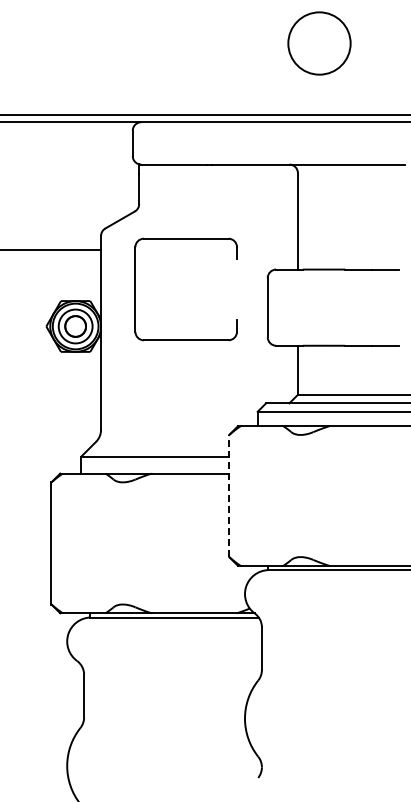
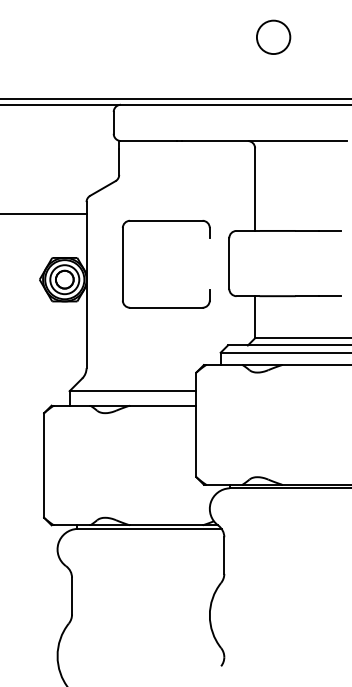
circle: (319, 43) -> (273, 37), size x0.62
part: (185, 239) -> (165, 221), moved
line: (229, 495) -> (196, 424), dashed -> solid

